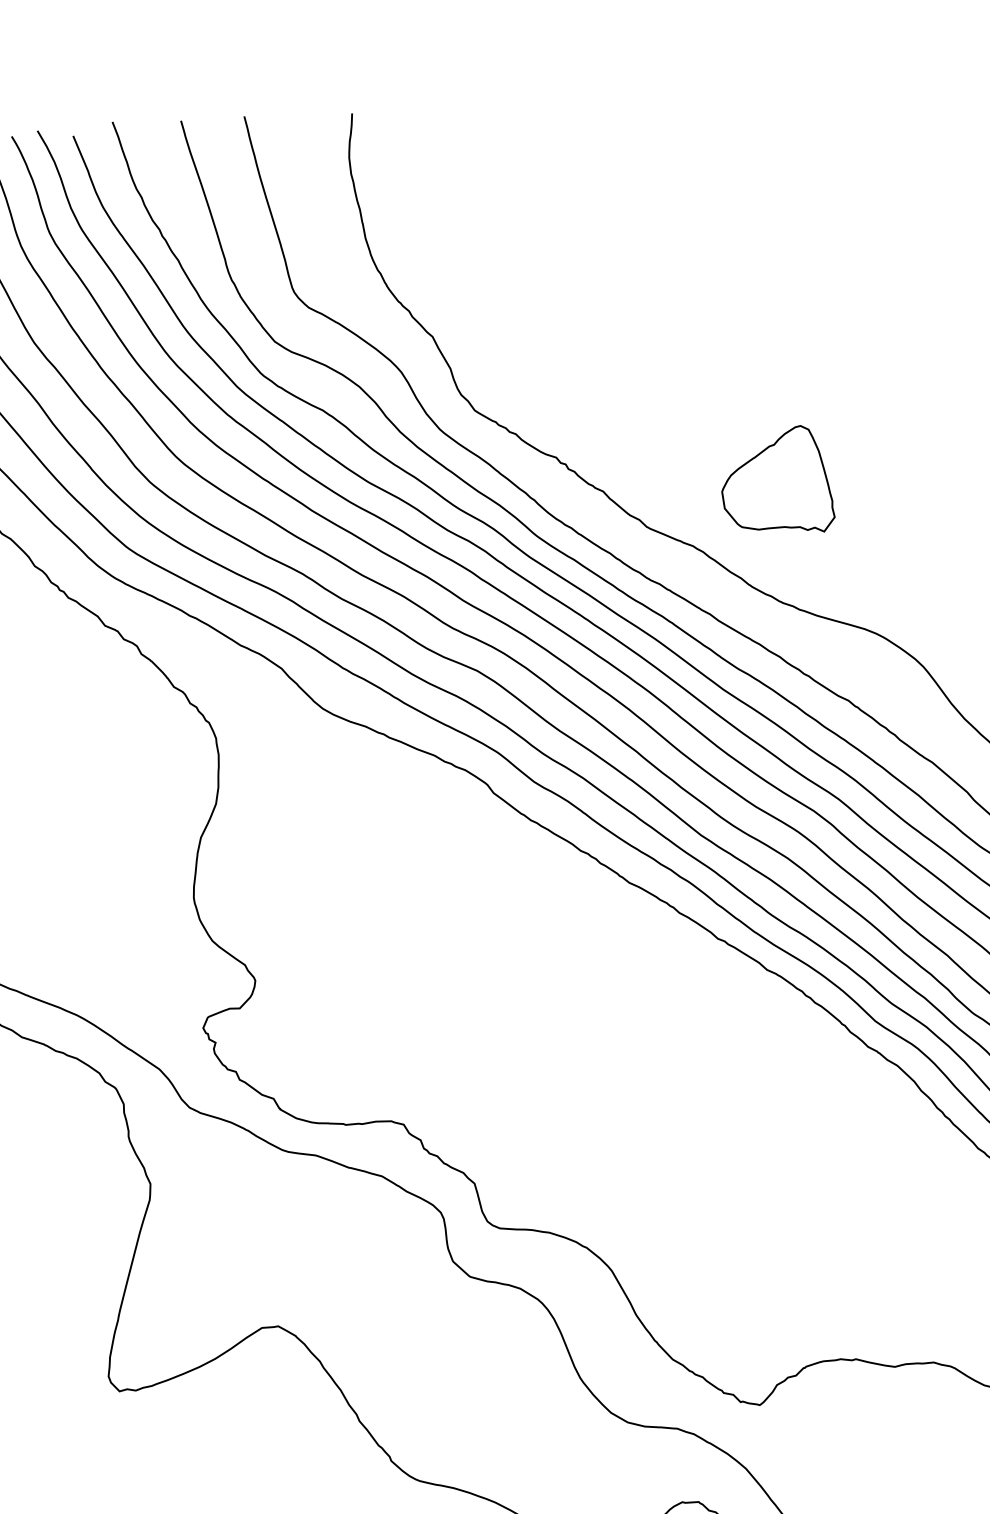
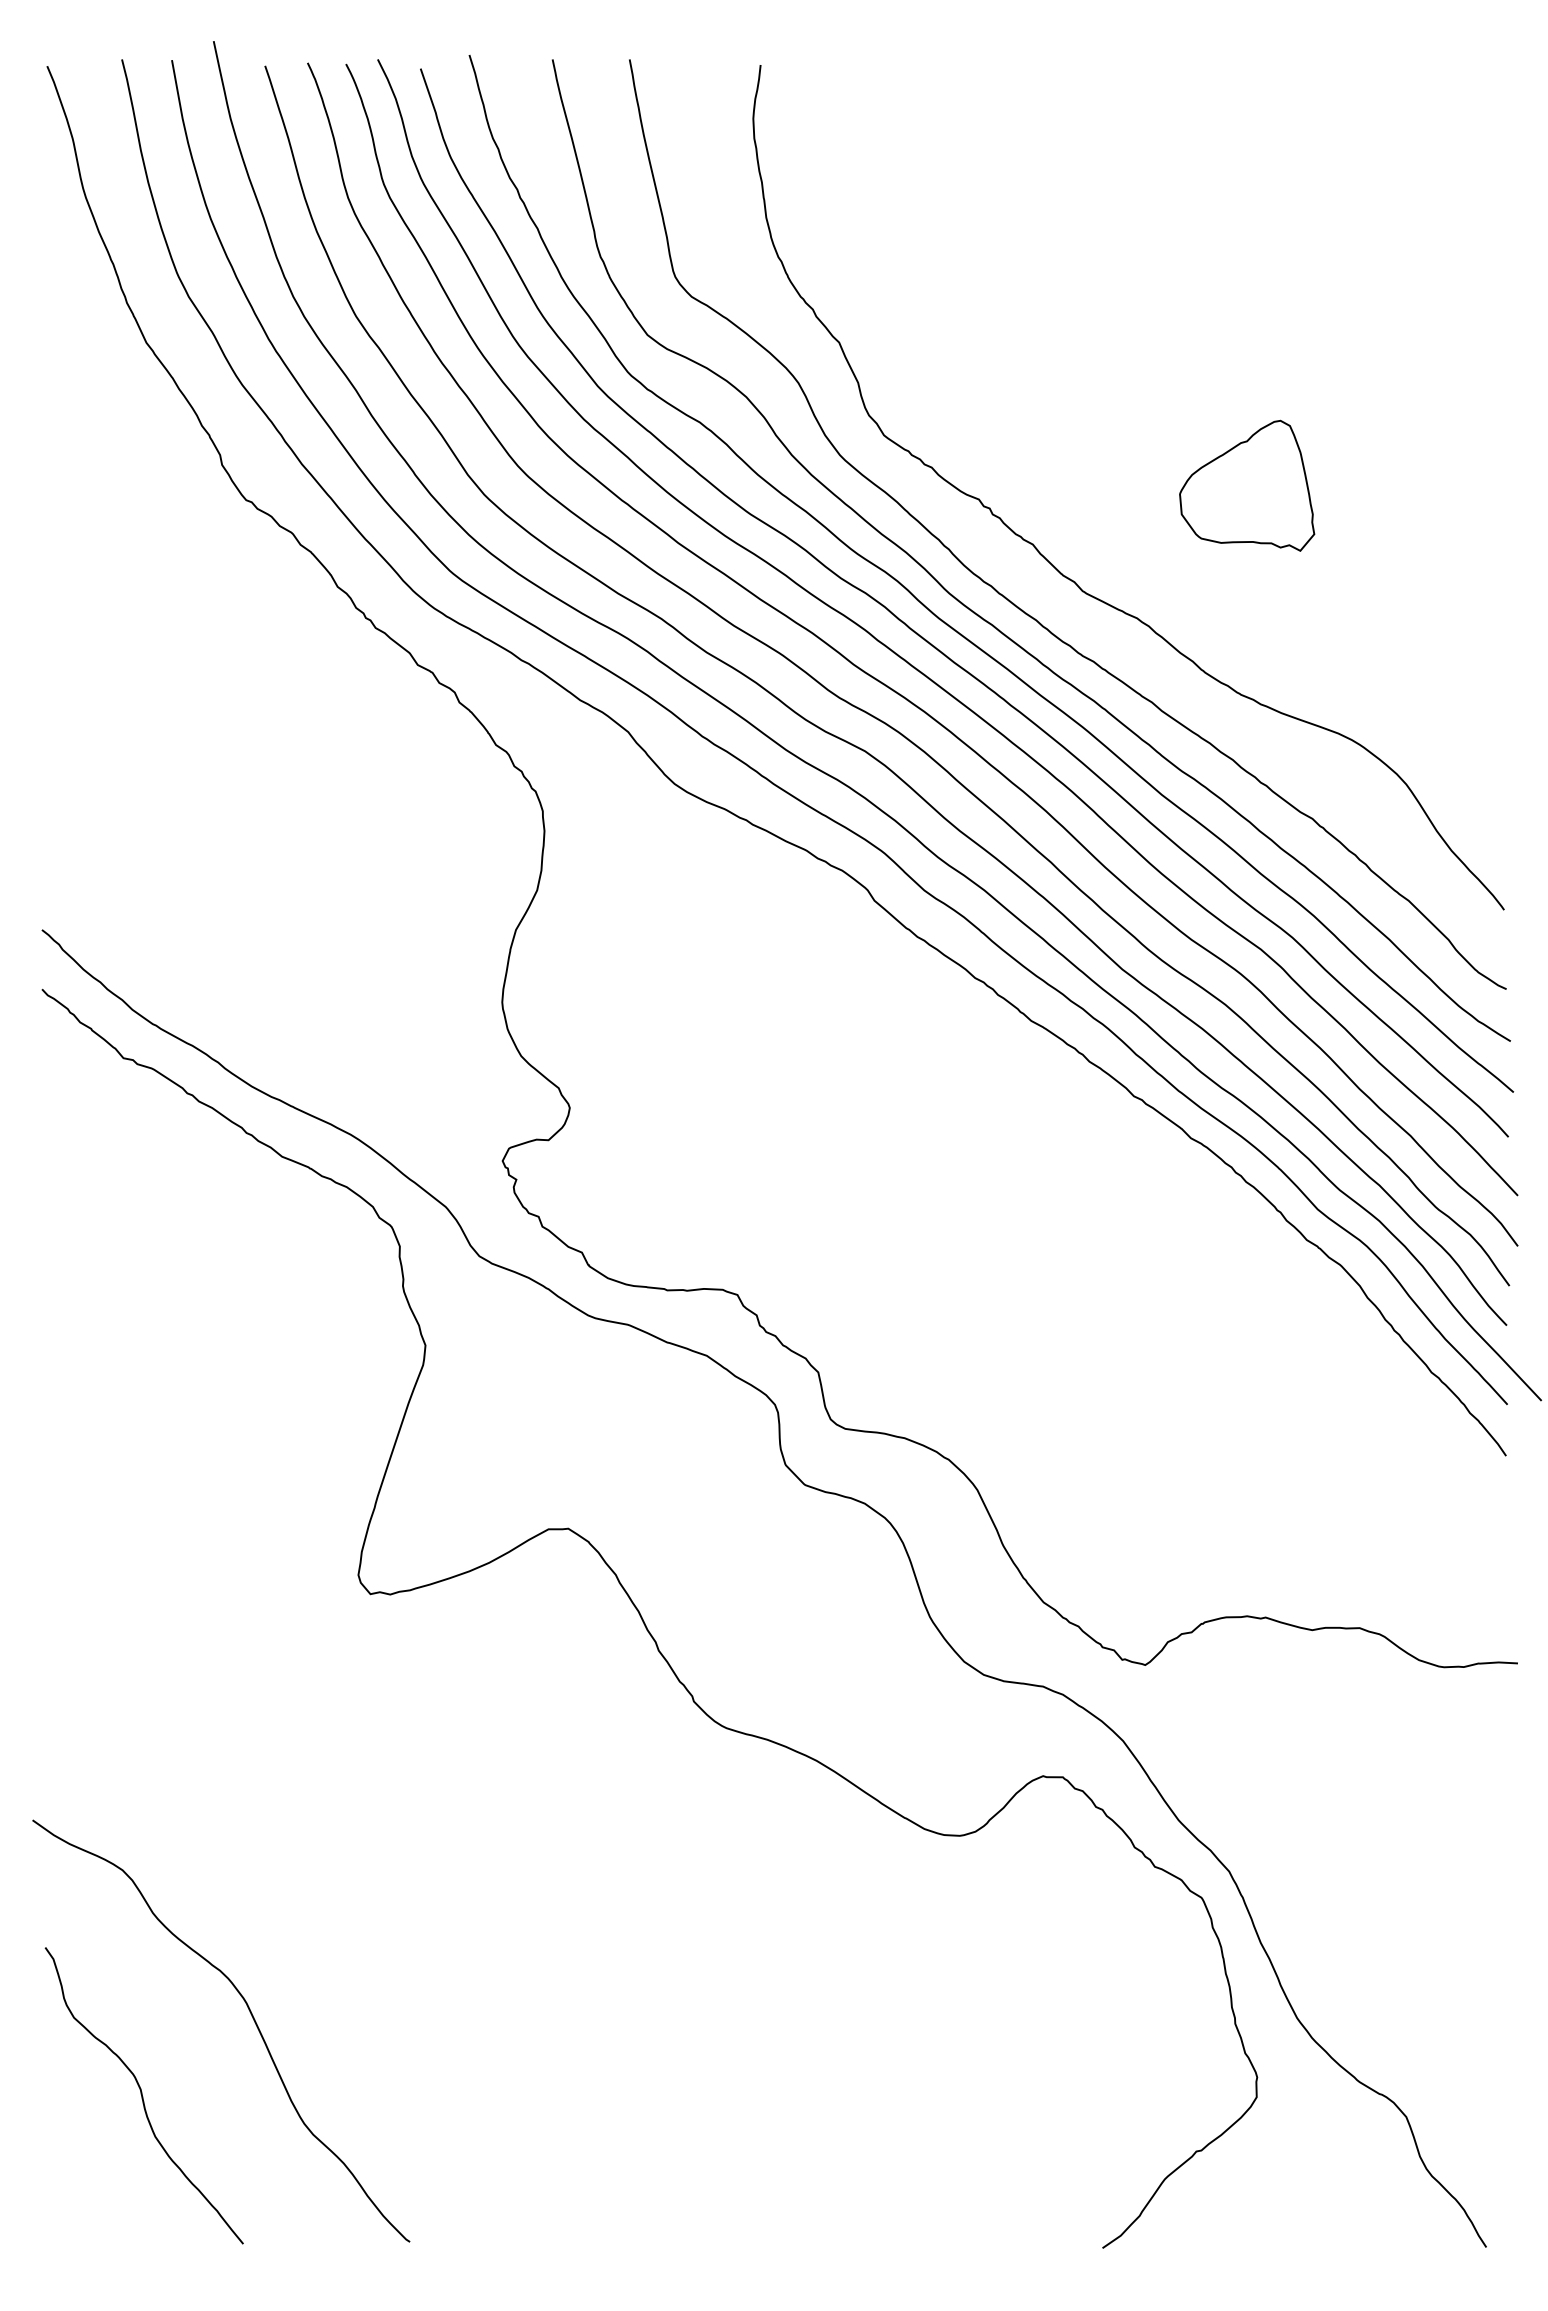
part: (777, 480) -> (1247, 485), moved

